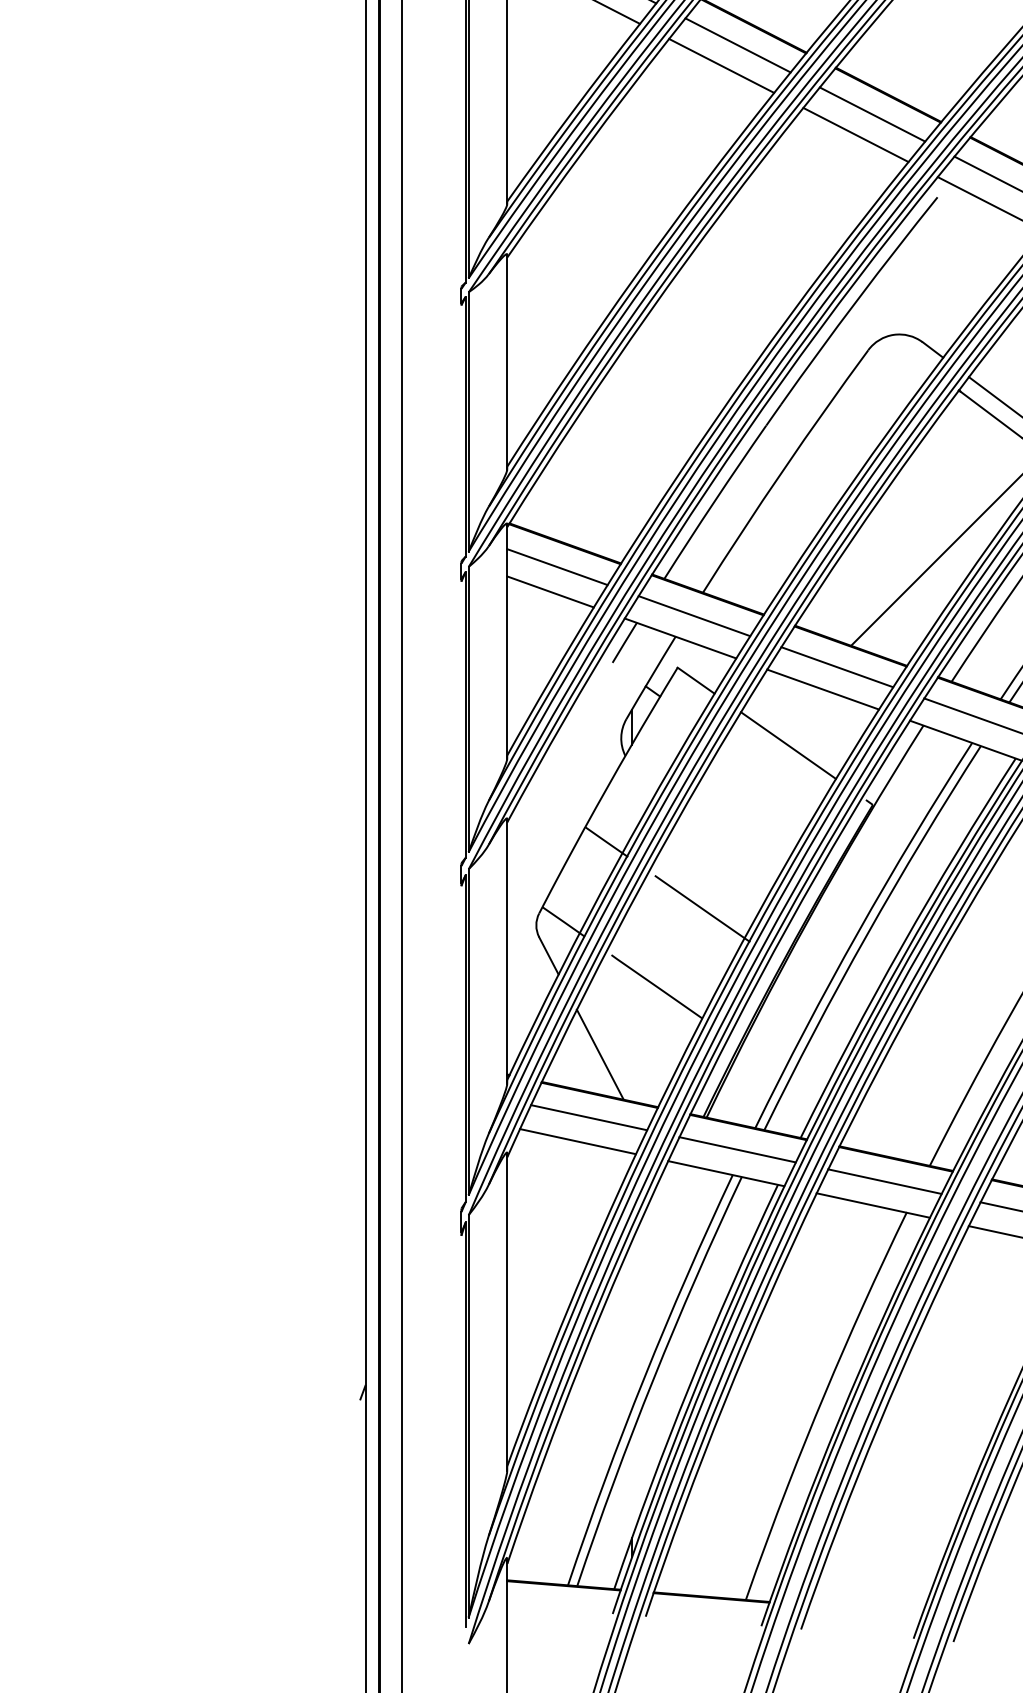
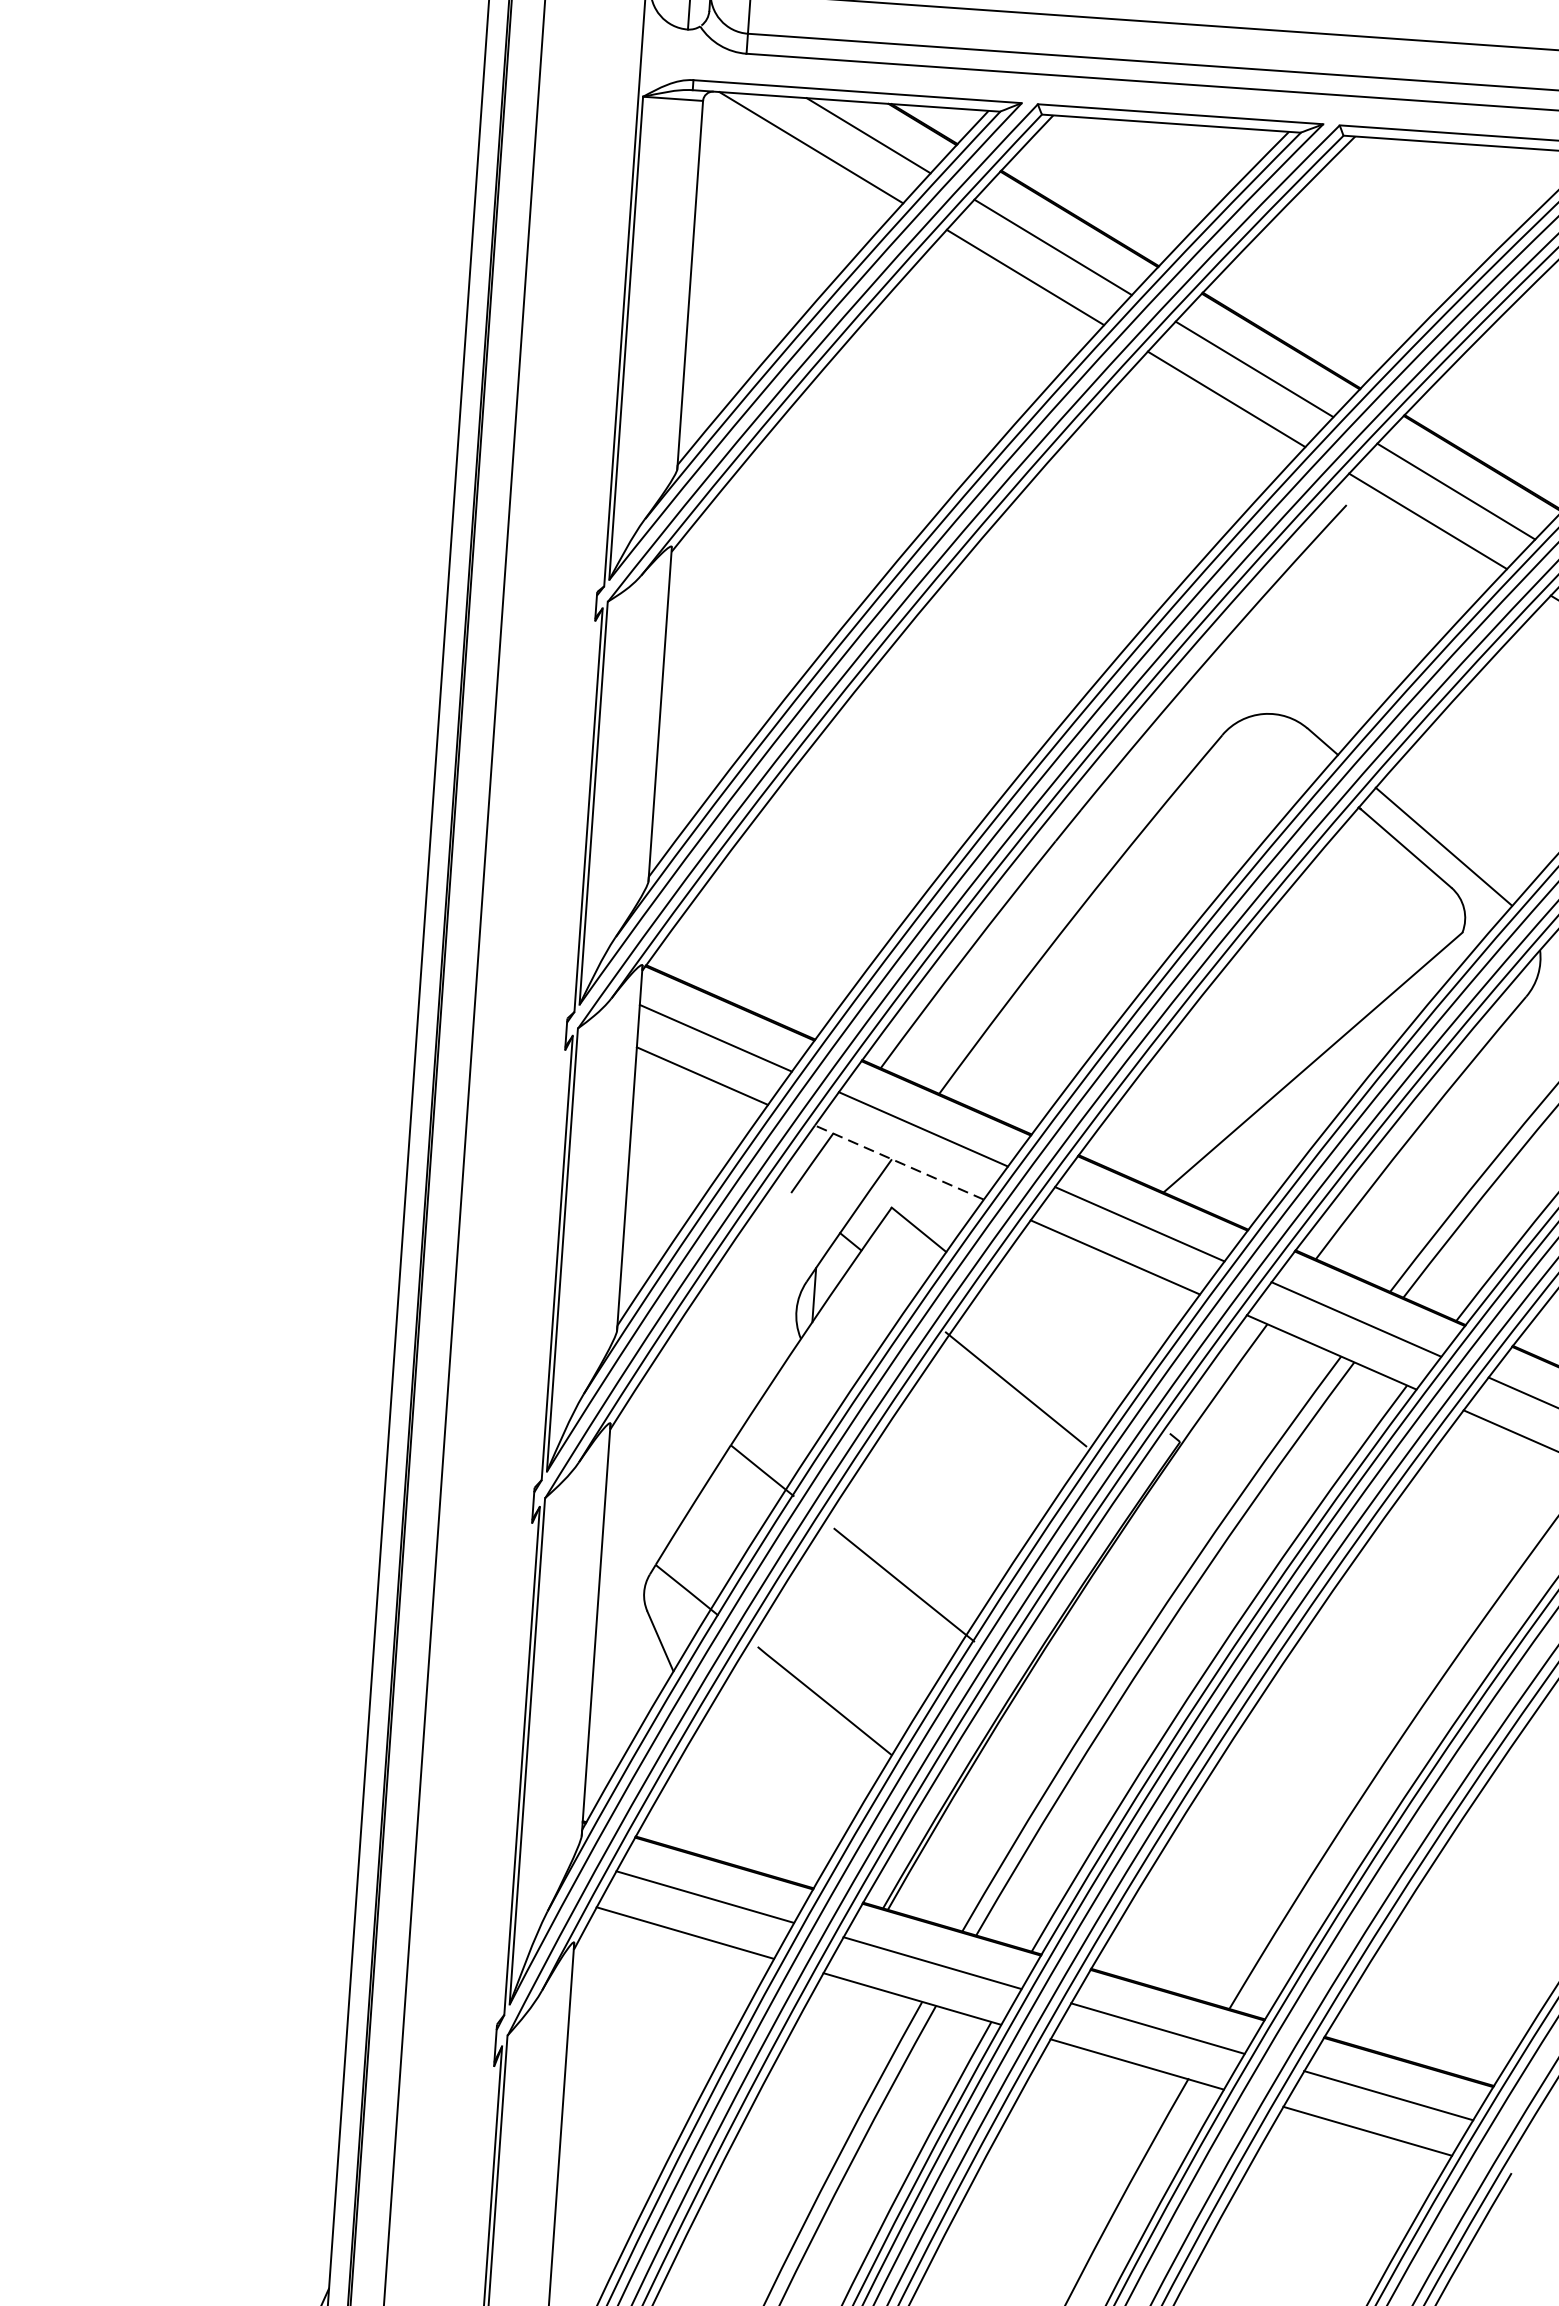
line: (680, 638) -> (899, 1162), solid -> dashed
line: (787, 745) -> (1014, 1389), moved
line: (599, 1054) -> (728, 1800), removed

